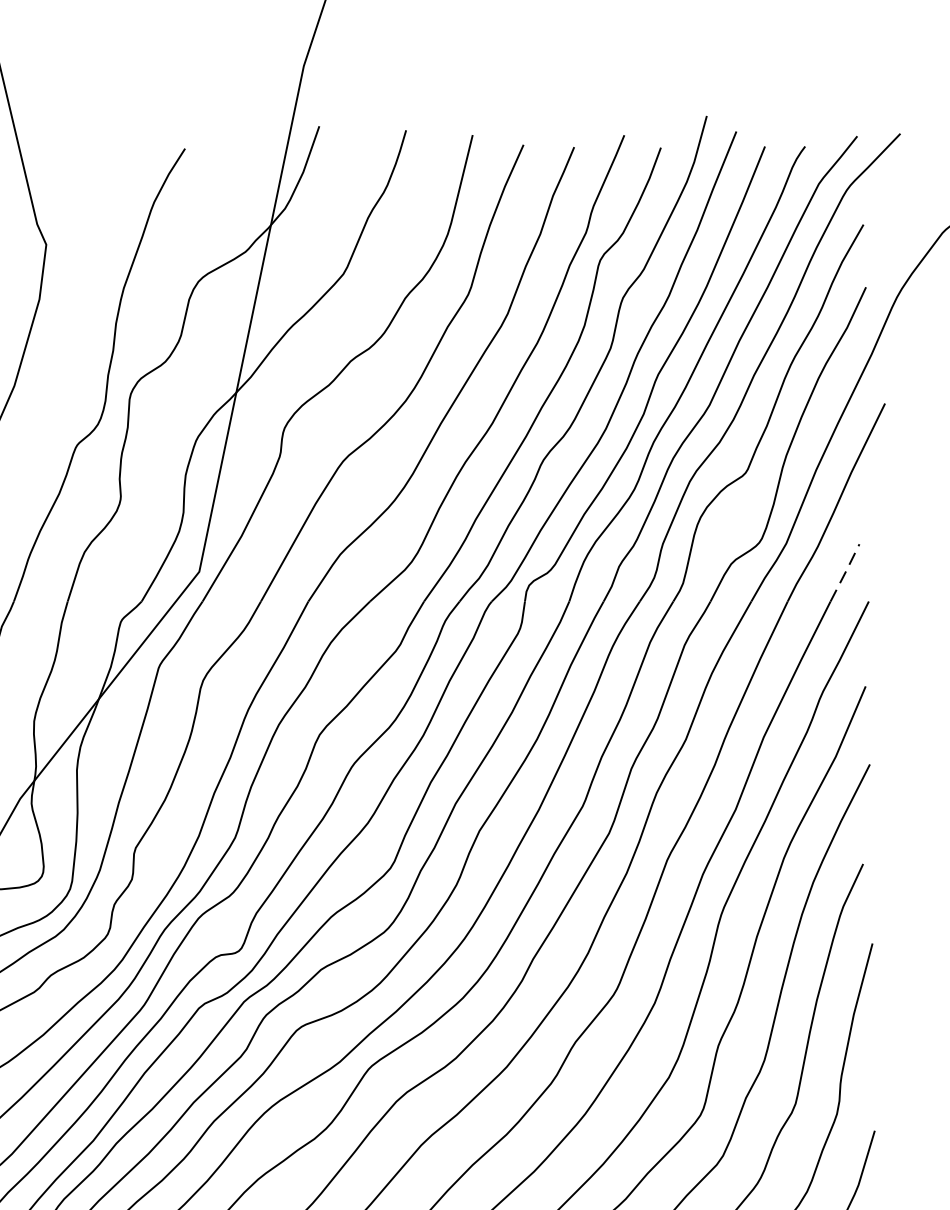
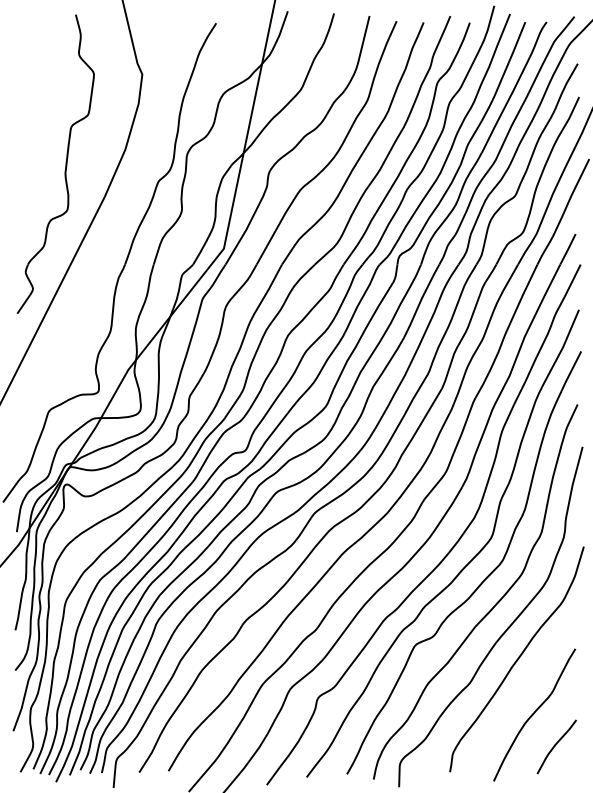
line: (845, 571) -> (568, 248), dashed -> solid

